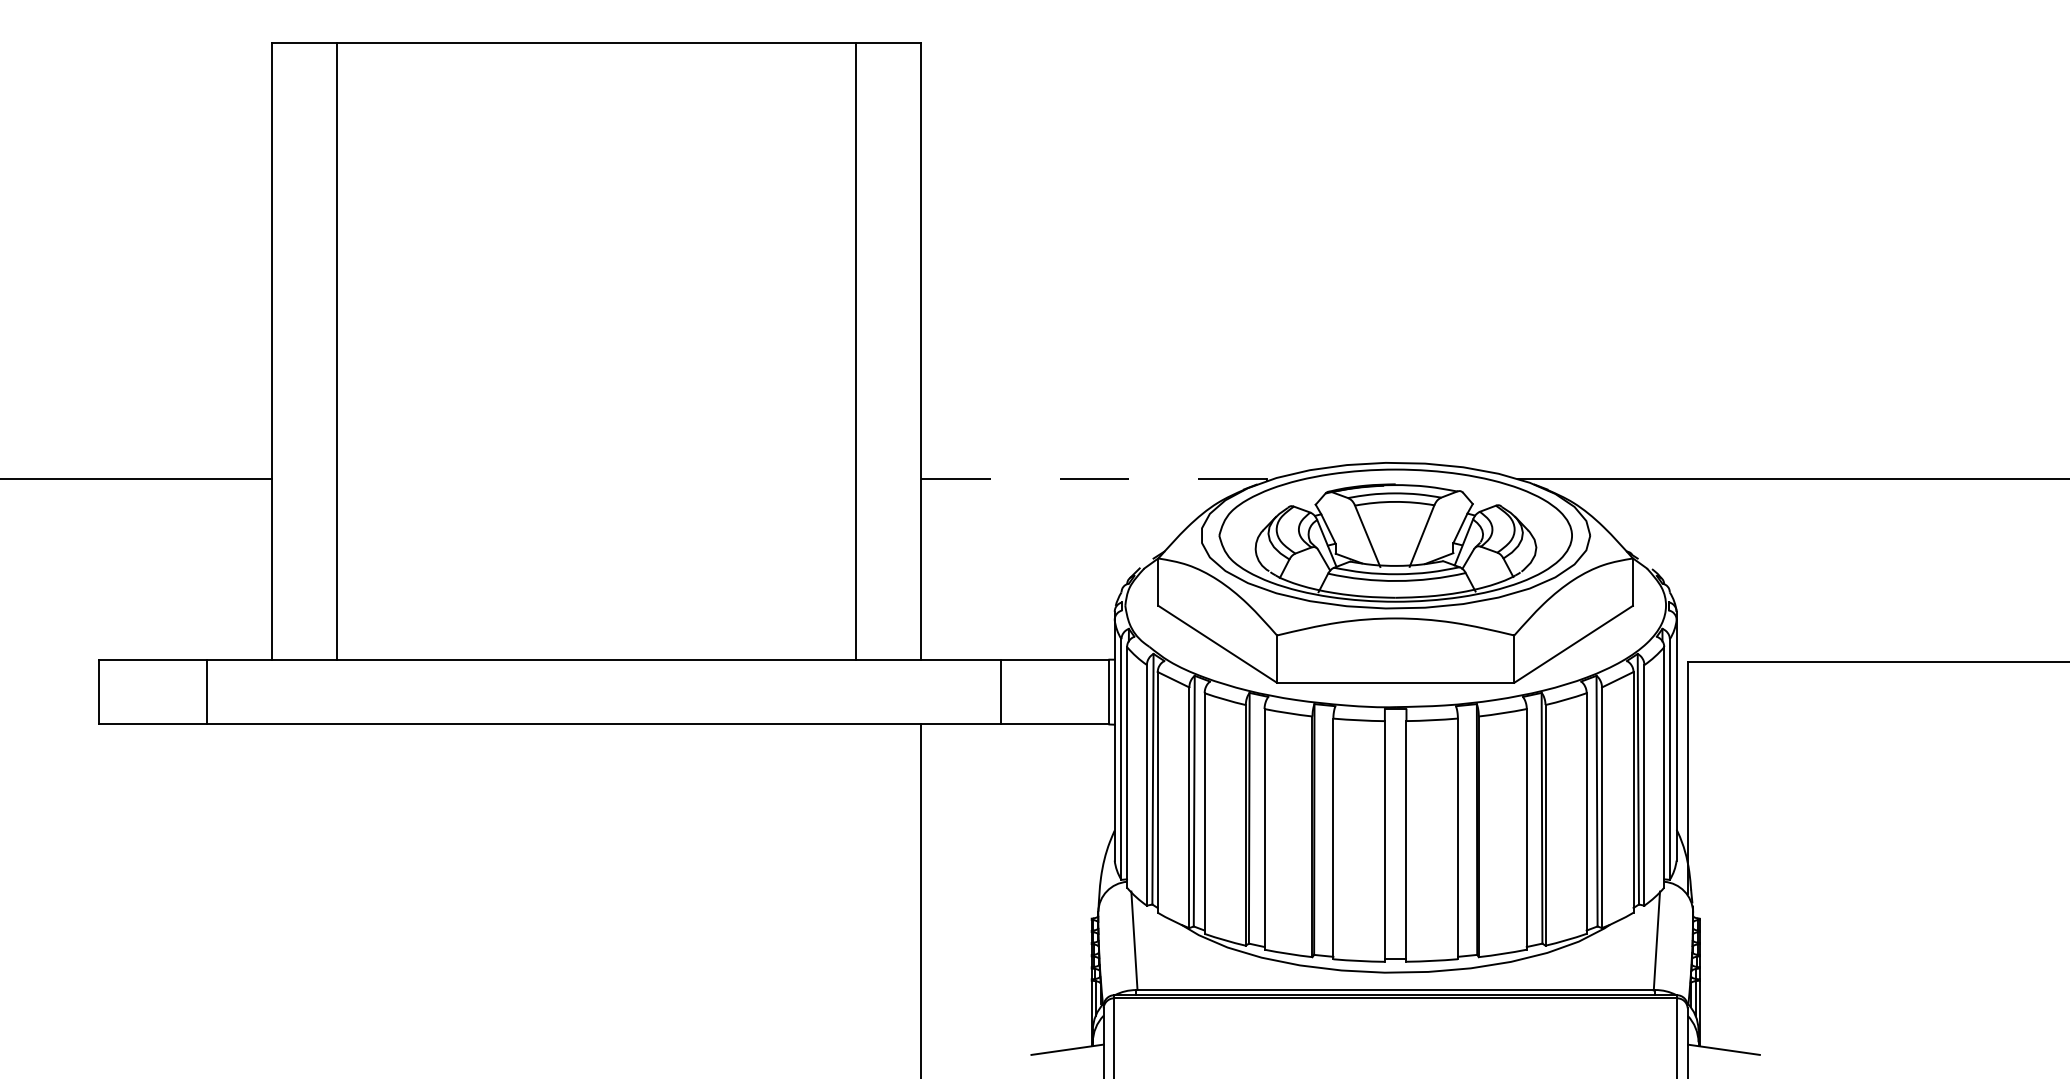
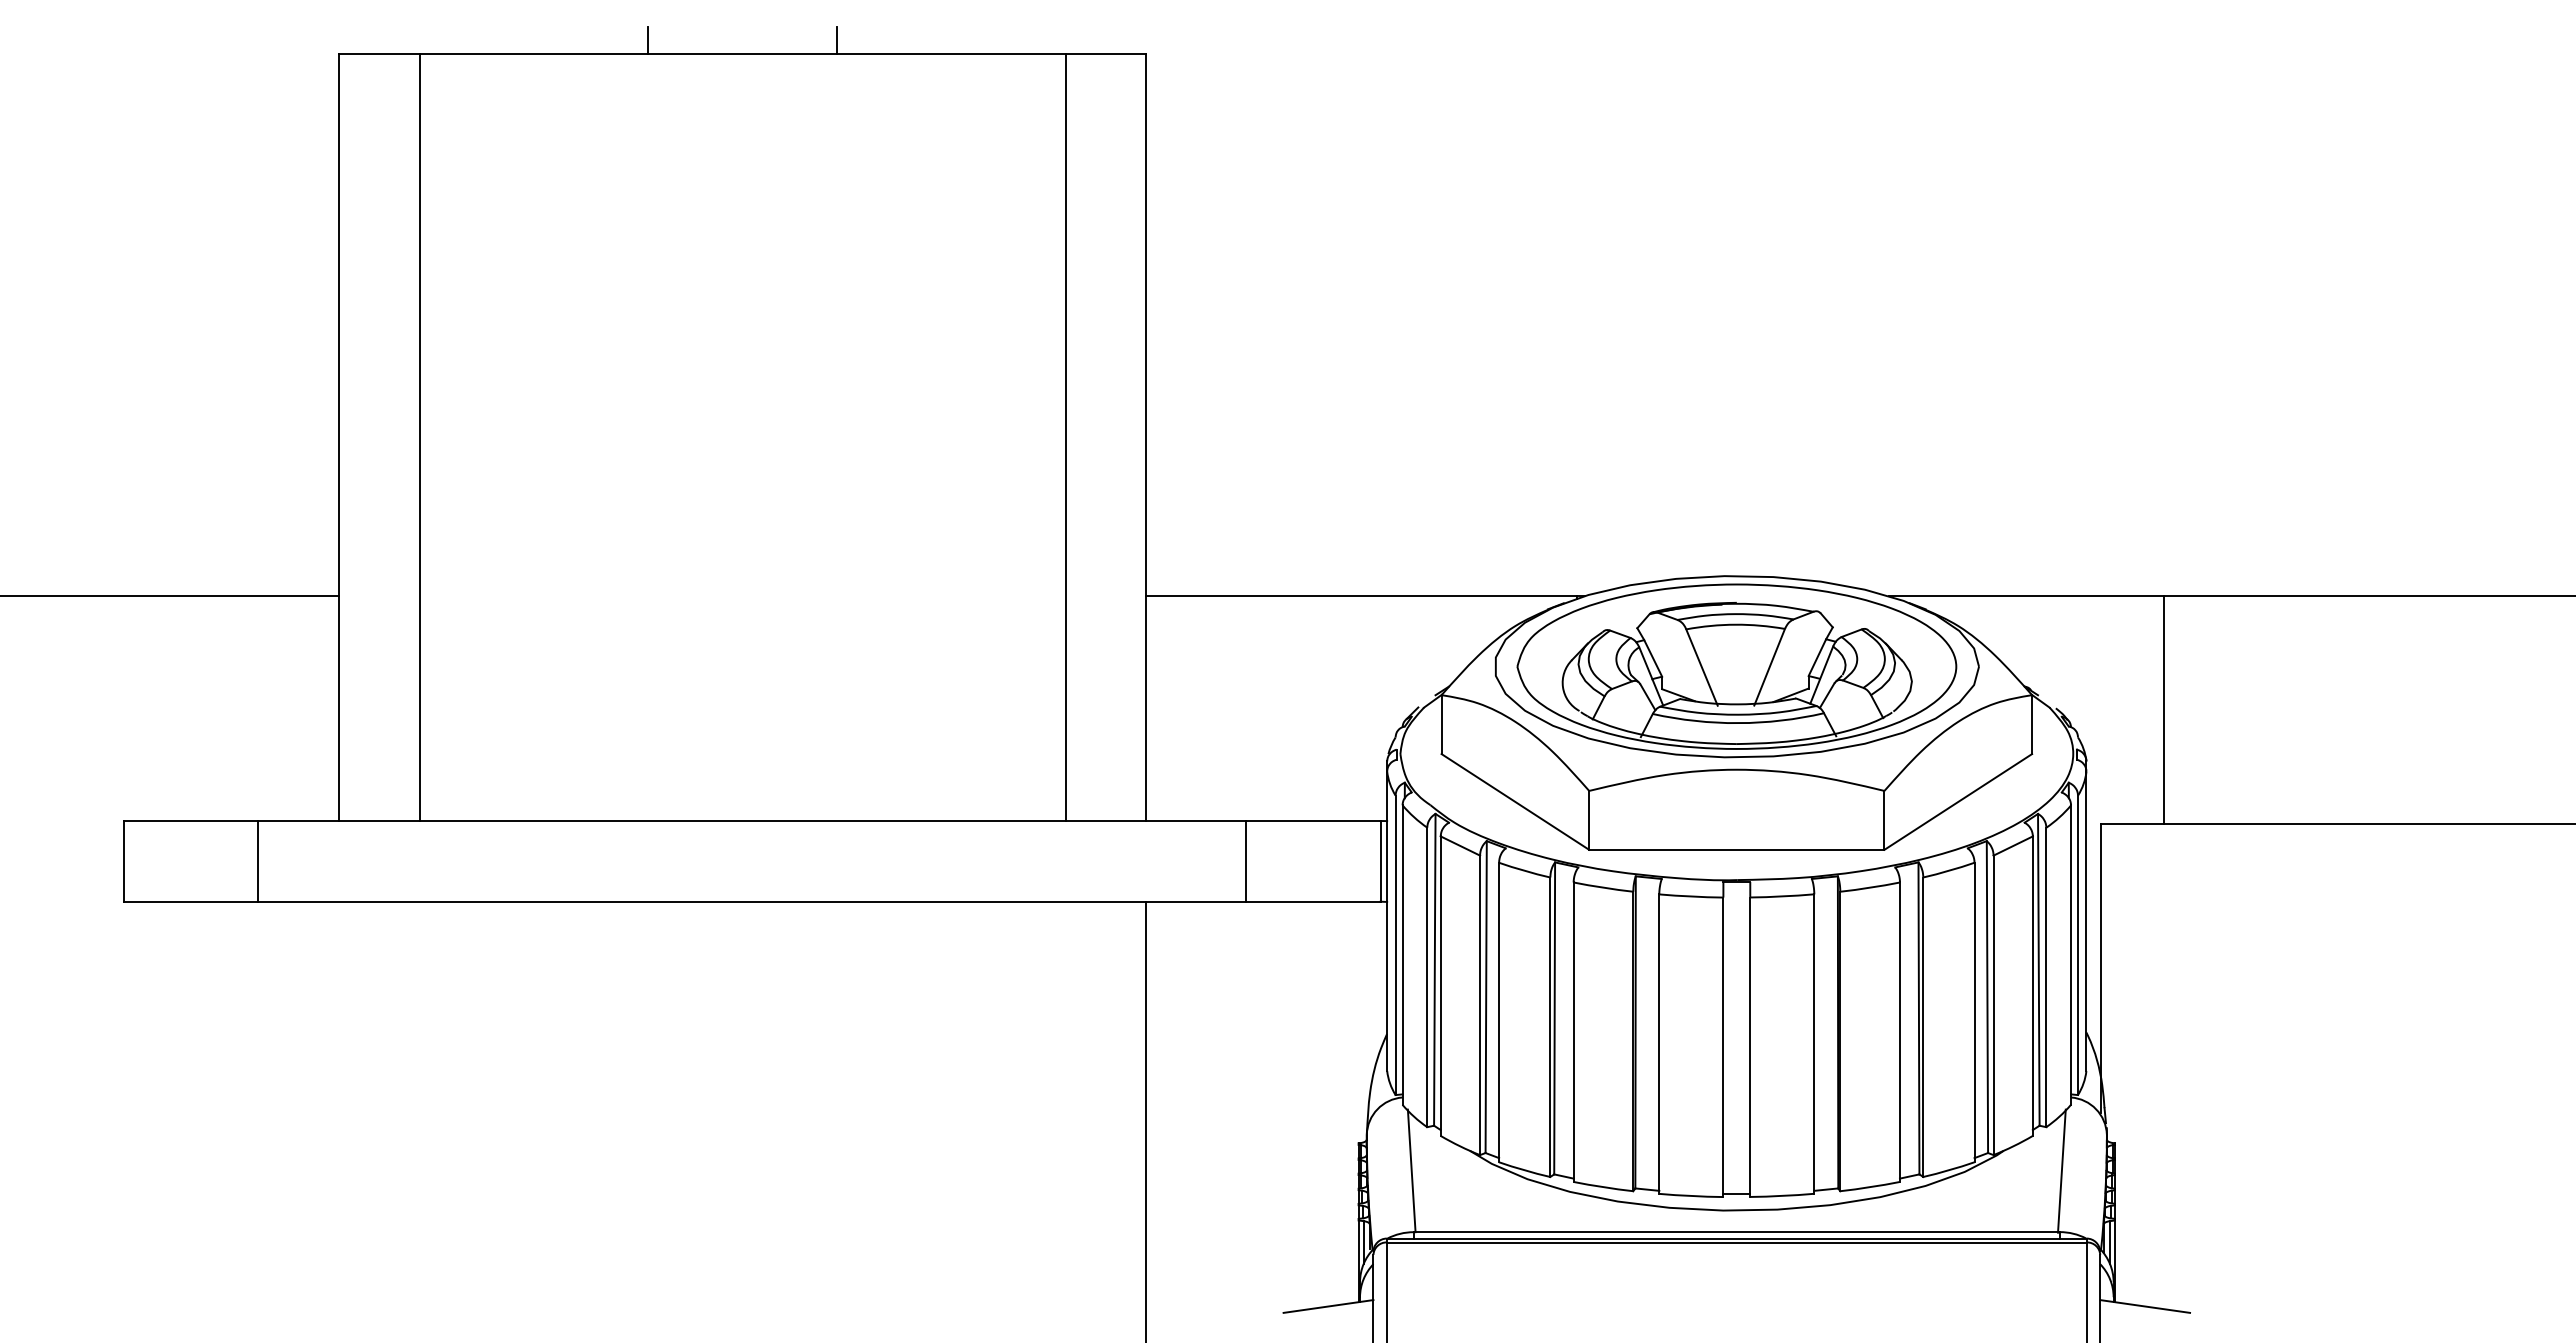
line: (521, 31) -> (648, 39), added
line: (672, 31) -> (836, 39), added
line: (1098, 478) -> (1366, 595), dashed -> solid
line: (1738, 570) -> (2163, 709), added

